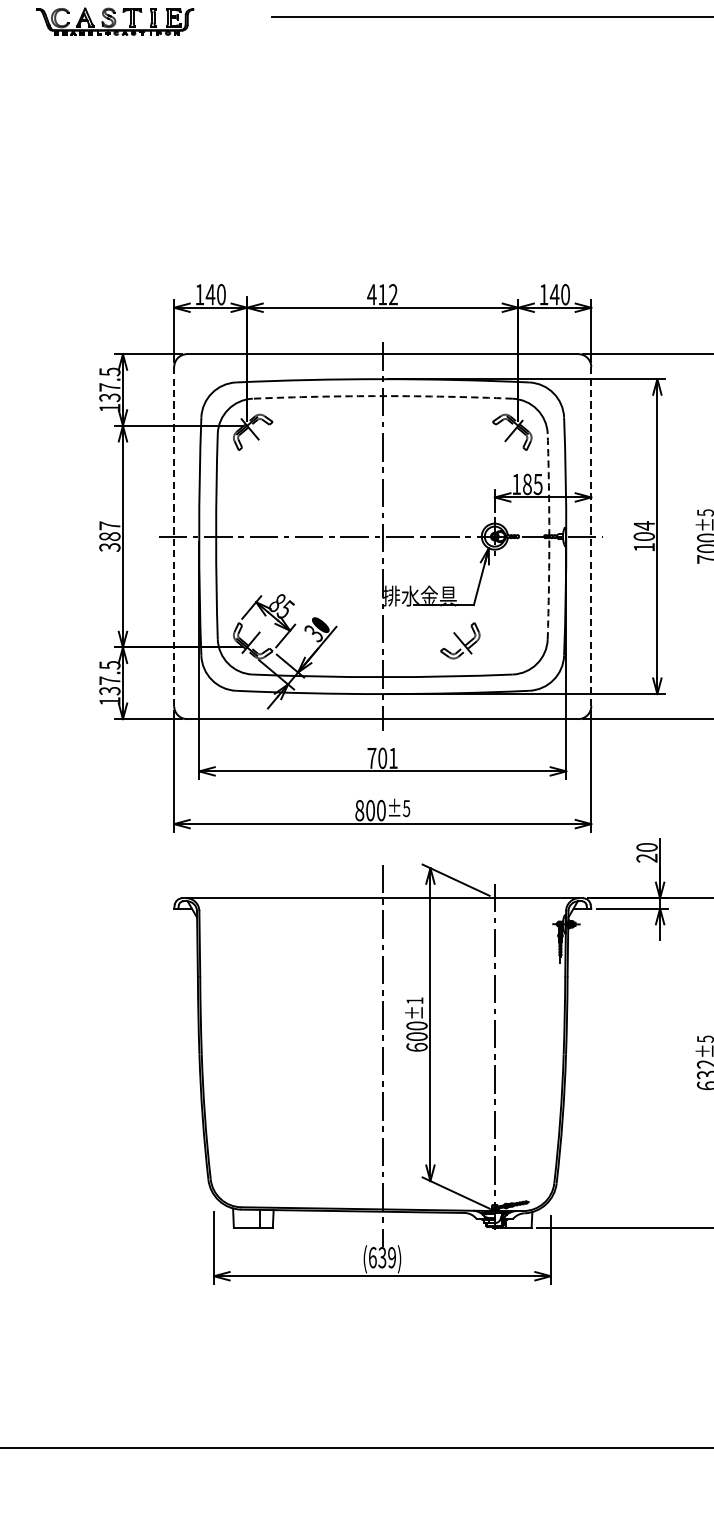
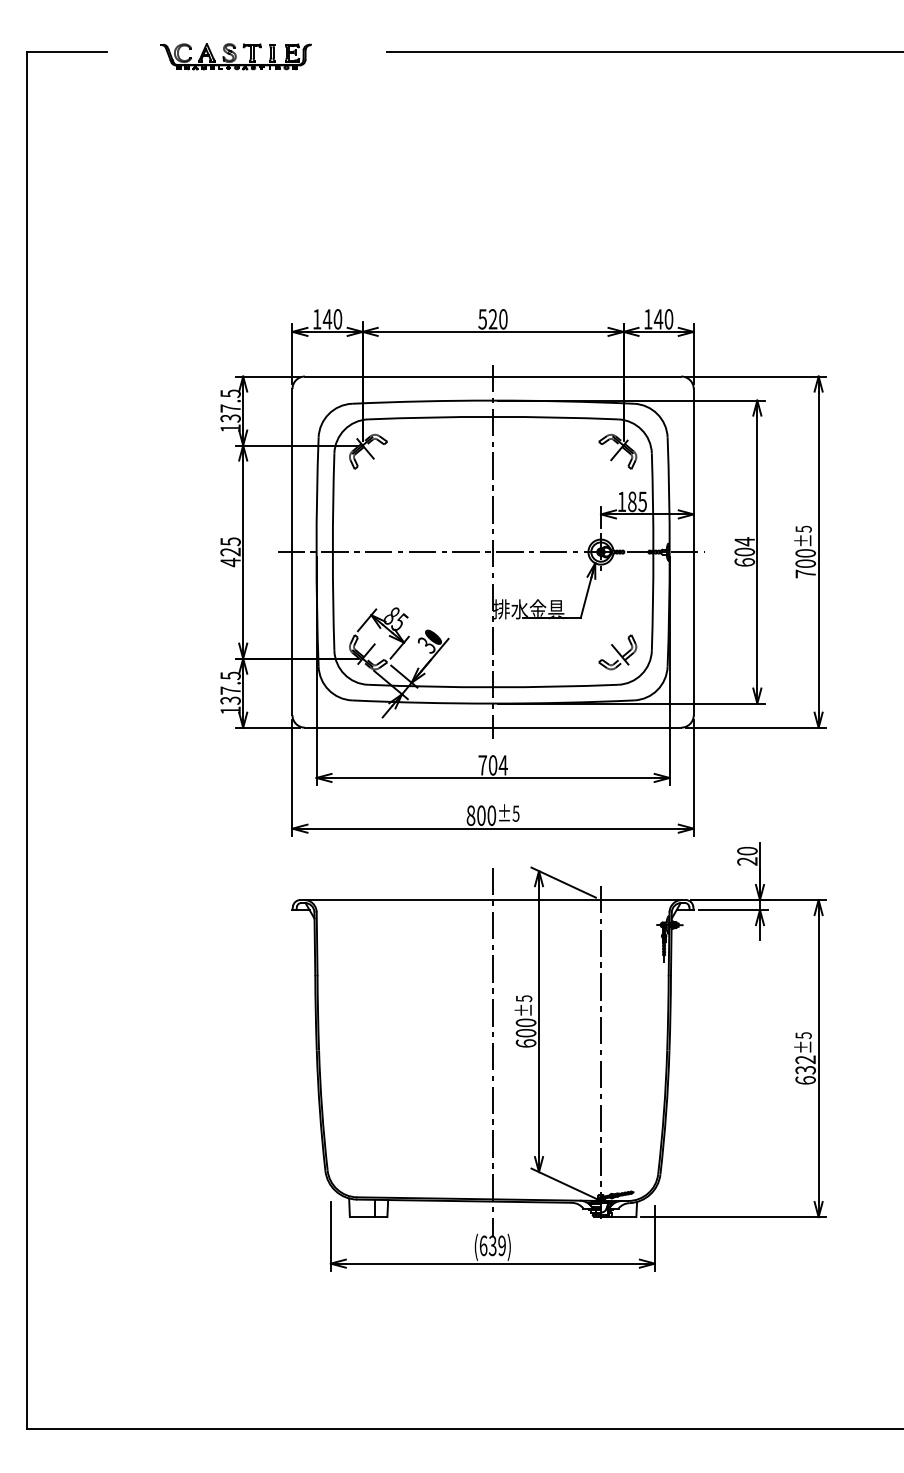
text: (382, 294) -> (492, 319), 412 -> 520
arc: (383, 395) -> (493, 416), dashed -> solid
text: (109, 537) -> (230, 552), 387 -> 425
line: (174, 537) -> (292, 552), dashed -> solid
arc: (549, 537) -> (653, 552), dashed -> solid
line: (591, 537) -> (693, 552), dashed -> solid
text: (644, 547) -> (744, 562), 104 -> 604
part: (460, 640) -> (617, 652), moved
text: (392, 758) -> (502, 765), 701 -> 704
text: (415, 1000) -> (524, 998), ±1 -> ±5

